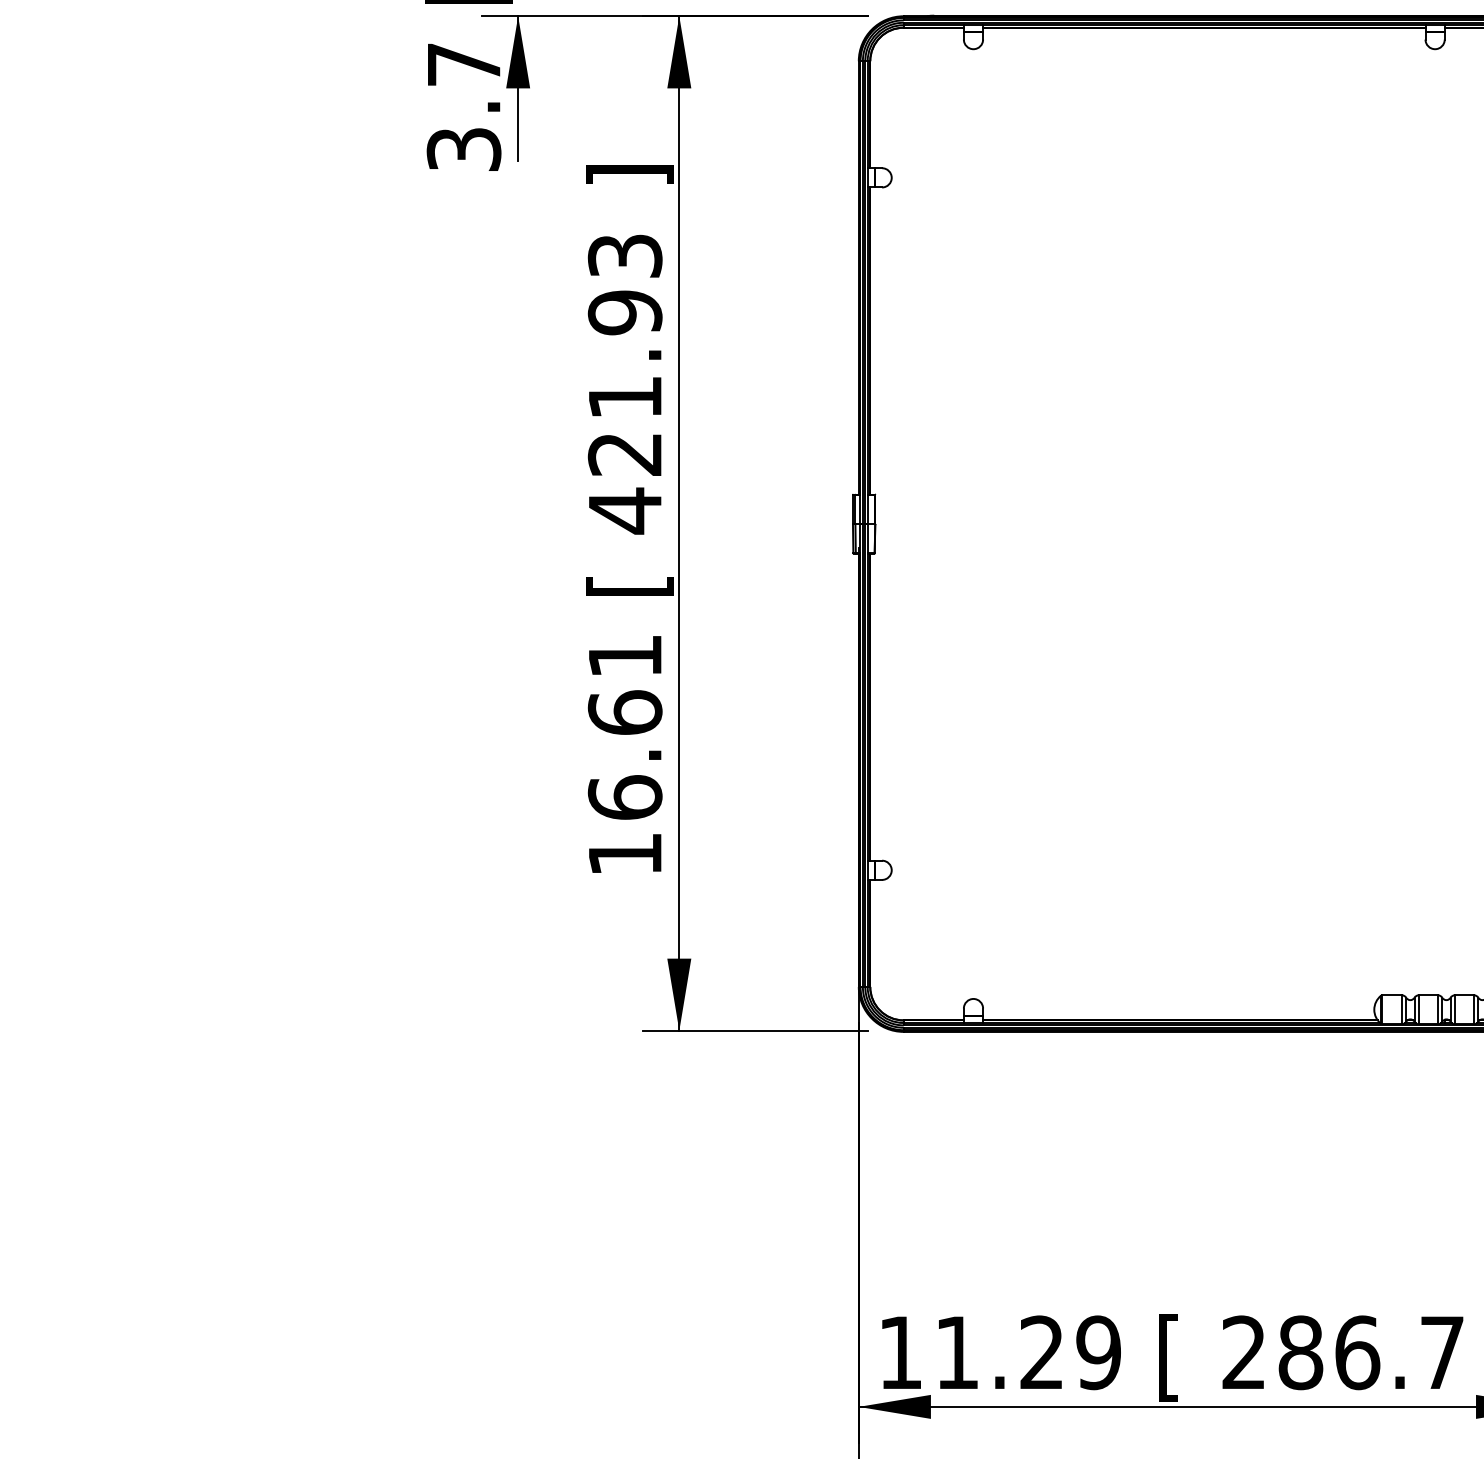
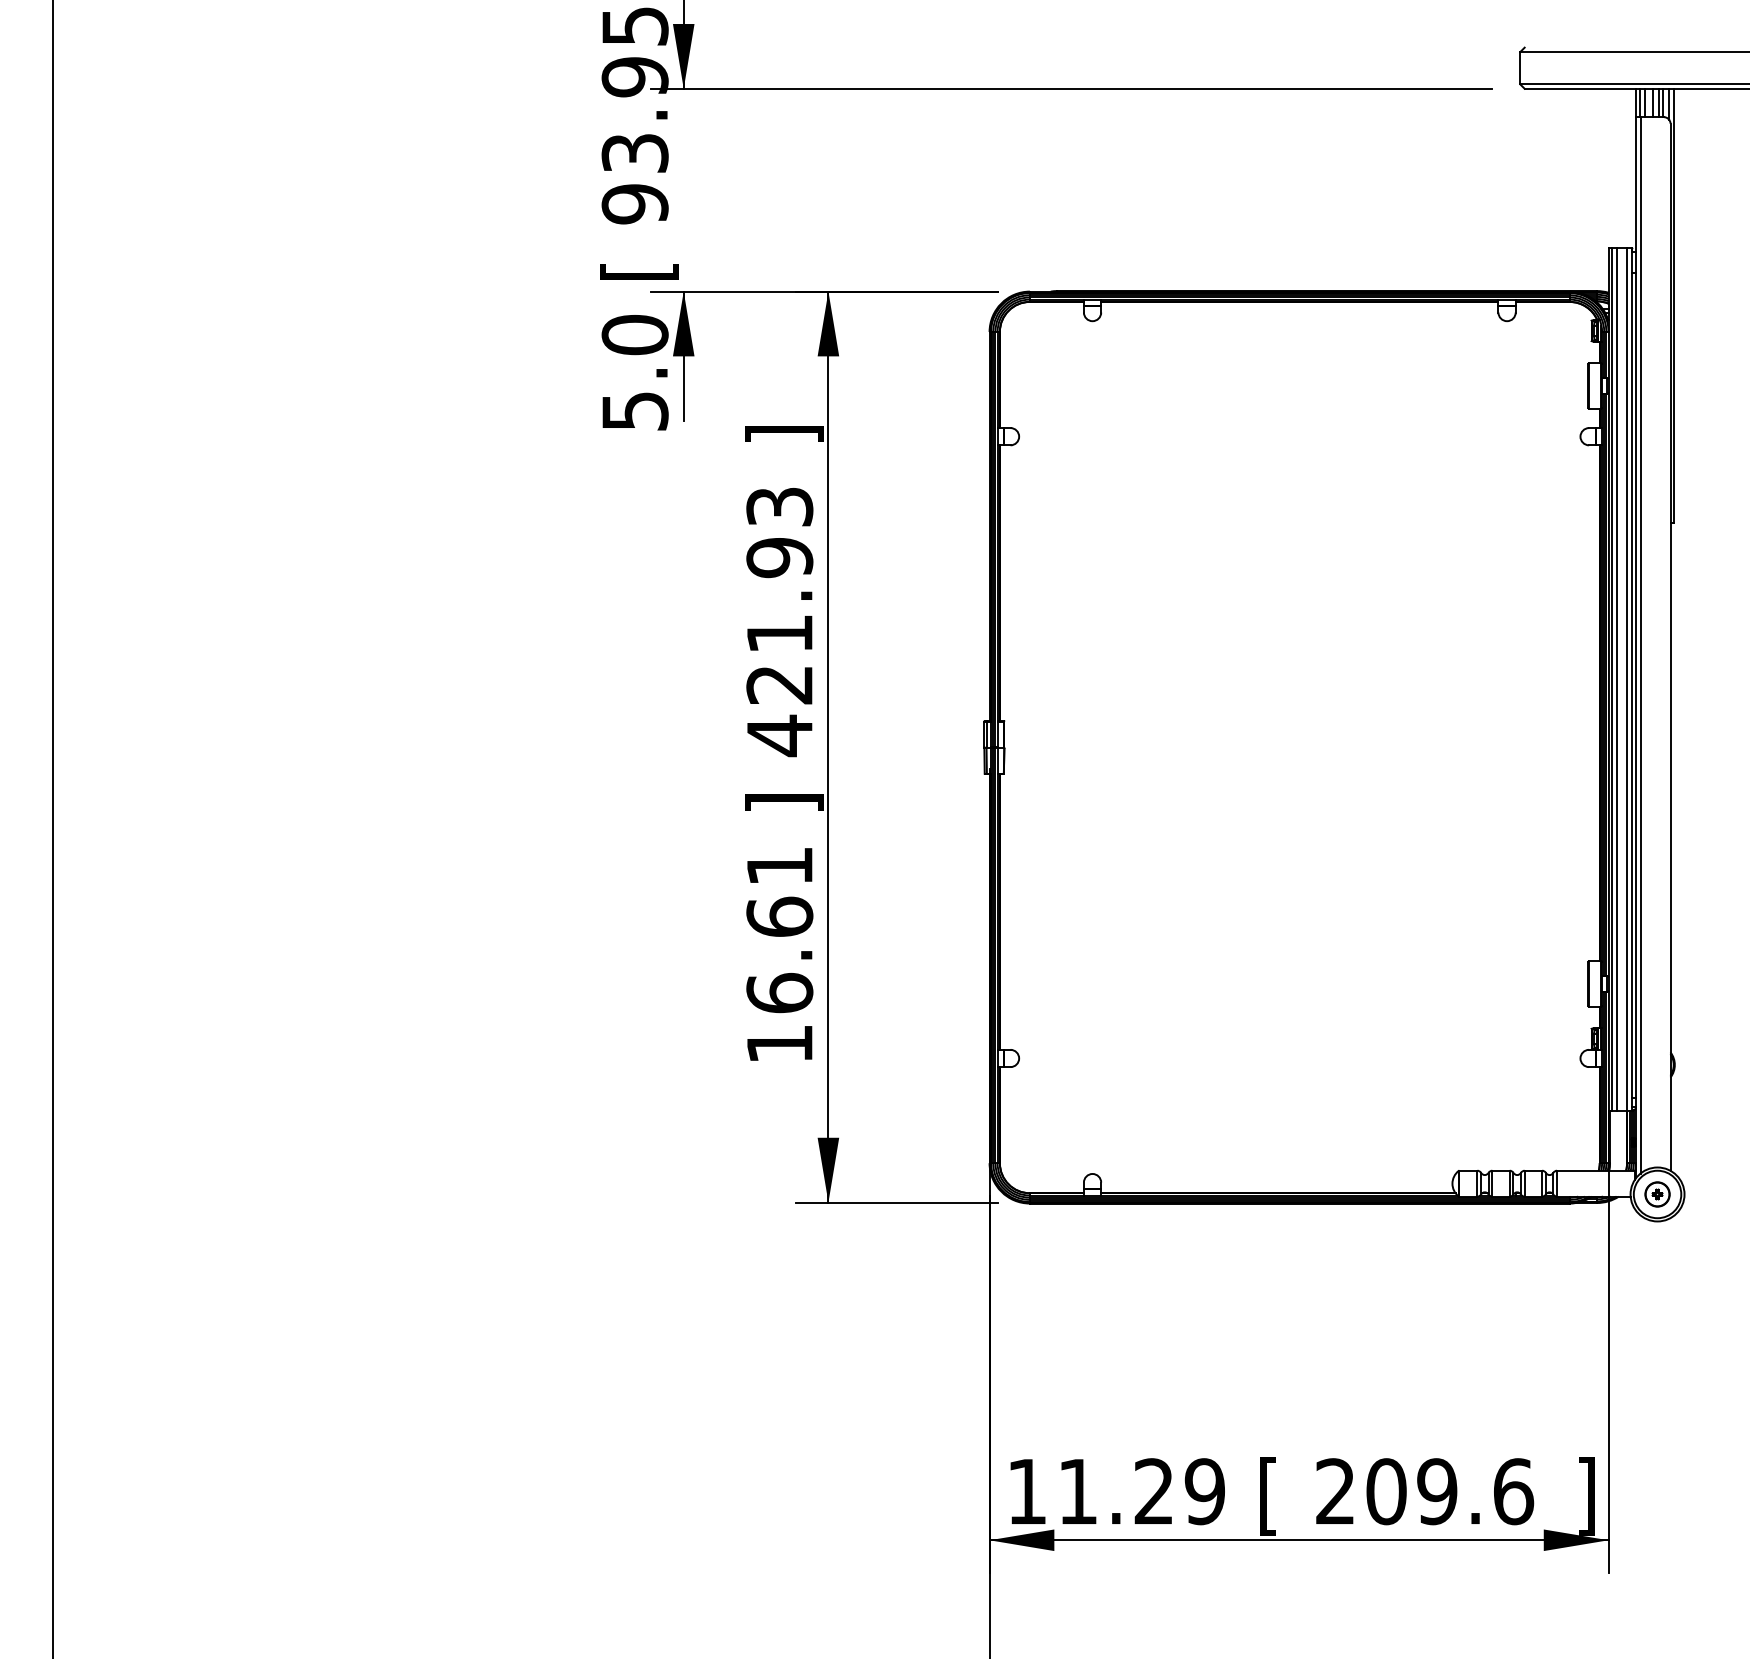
text: (463, 106) -> (634, 372), 3.7 -> 5.0
text: (630, 585) -> (784, 802), [ -> ]
text: (1372, 1352) -> (1450, 1491), 286.7 -> 209.6

